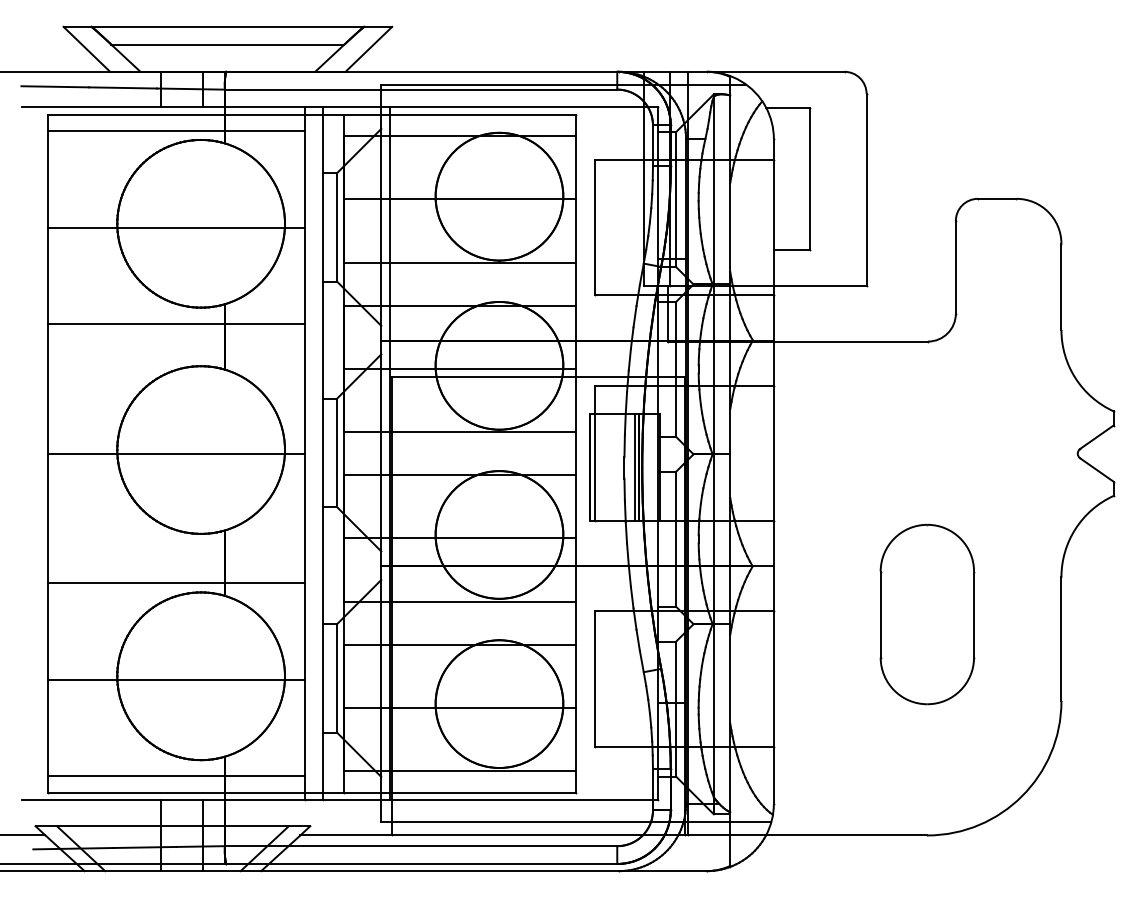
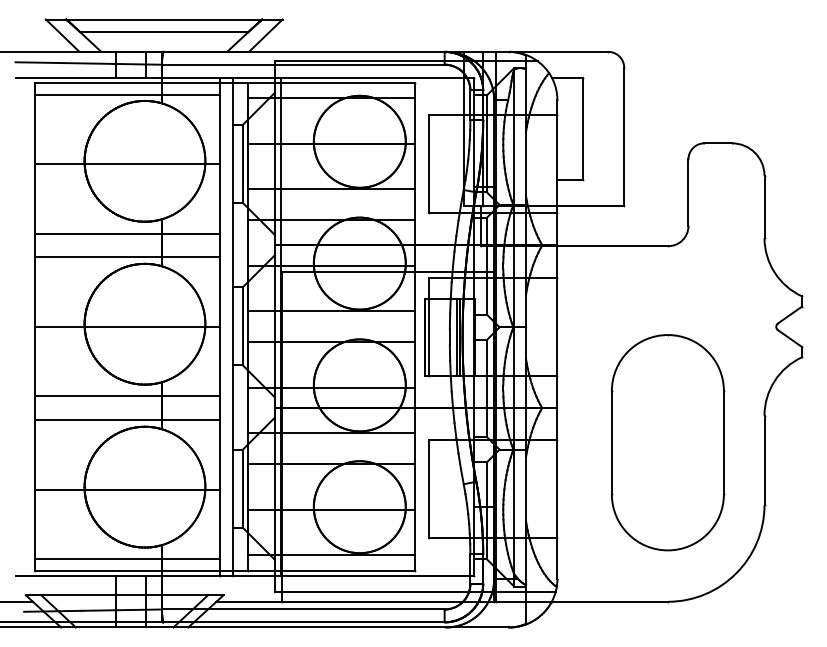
line: (176, 357) -> (127, 257), added
line: (176, 550) -> (127, 396), added
part: (927, 614) -> (668, 442), size x1.67

